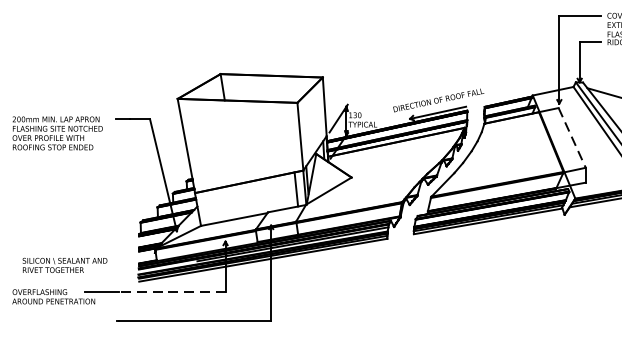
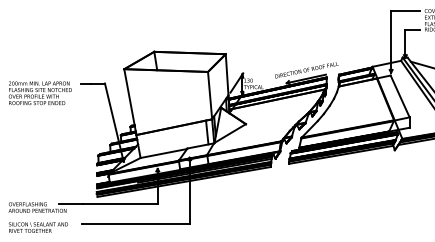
line: (572, 137) -> (400, 96), dashed -> solid
text: (65, 265) -> (38, 227), moved
line: (170, 292) -> (119, 204), dashed -> solid

